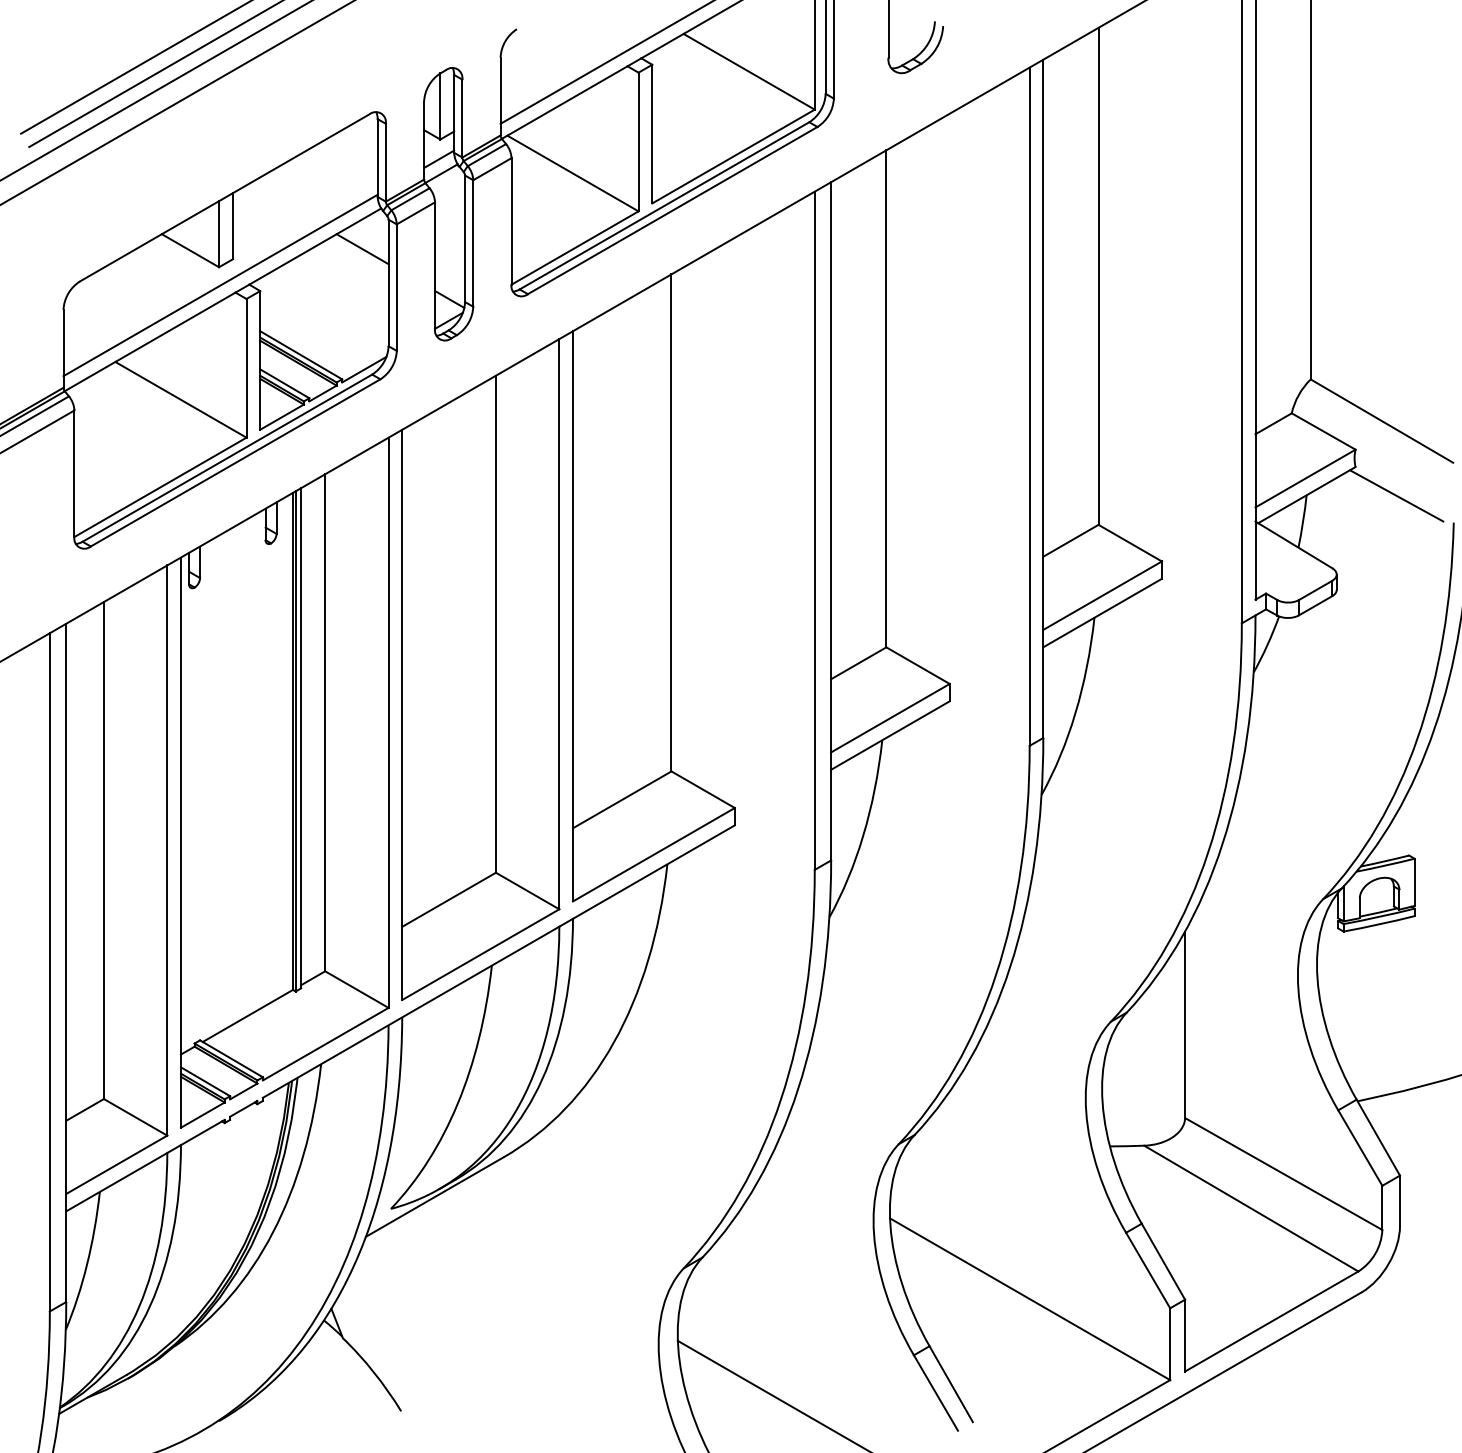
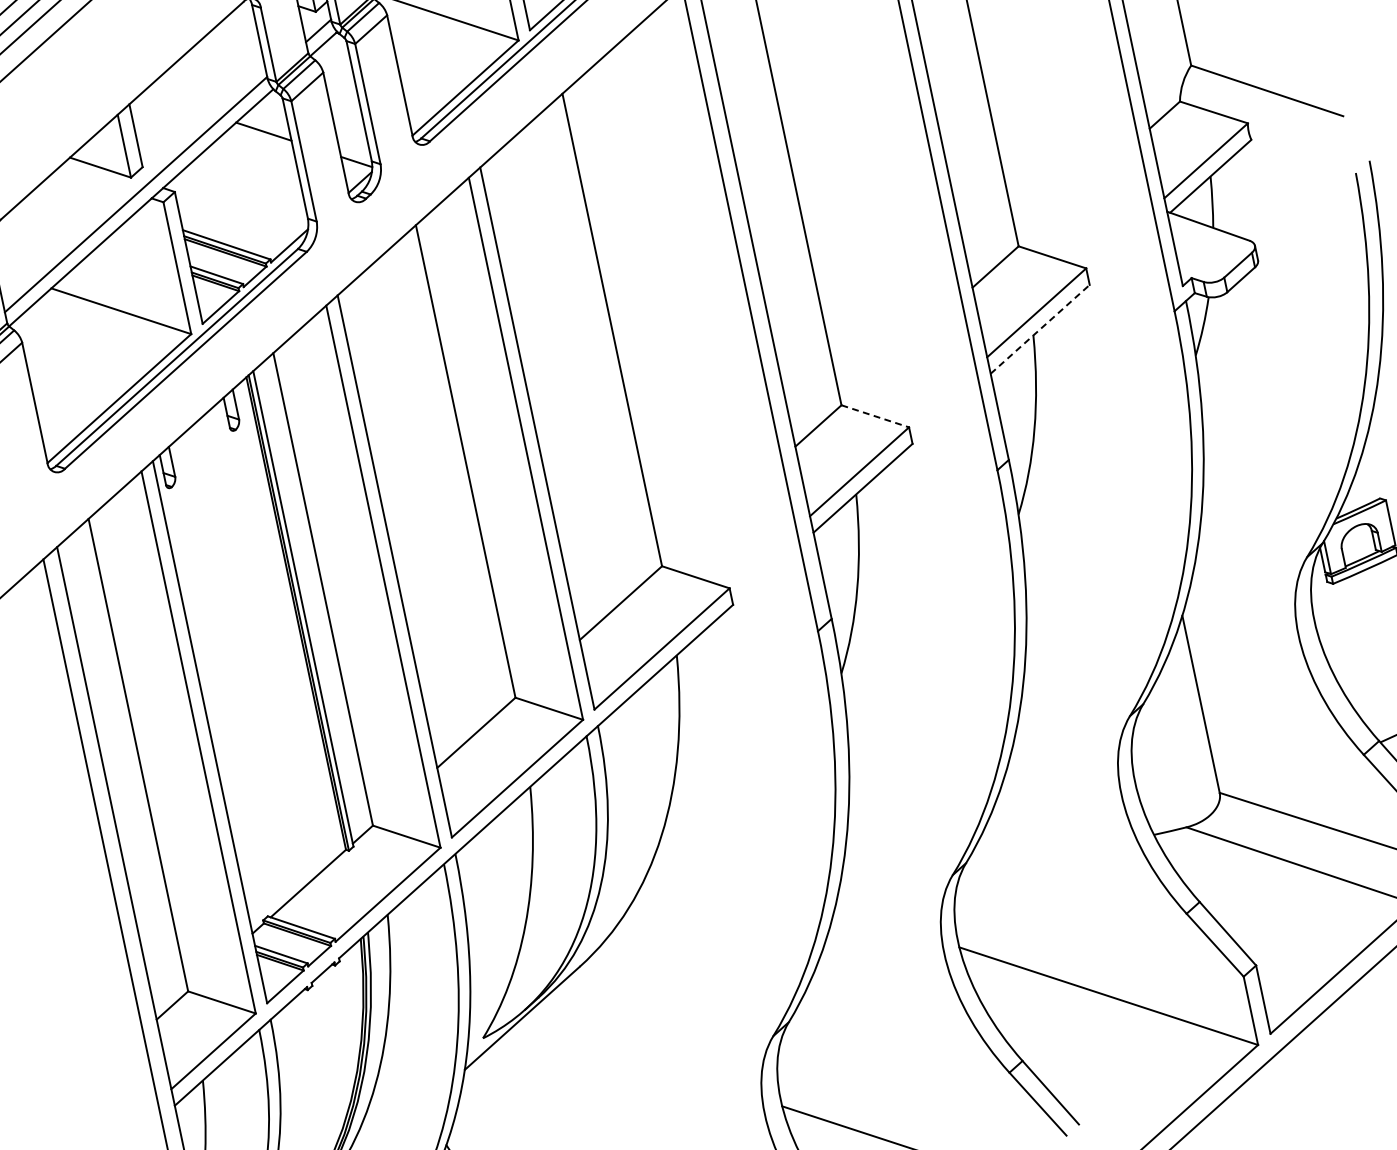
line: (1396, 495) -> (1296, 158), removed
line: (1103, 612) -> (1040, 328), solid -> dashed
line: (918, 665) -> (875, 416), solid -> dashed

